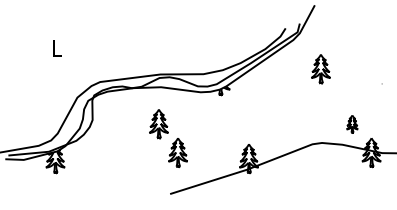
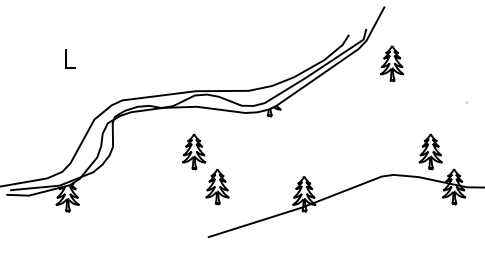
part: (321, 69) -> (392, 63), moved
part: (352, 123) -> (430, 151), size x1.67

